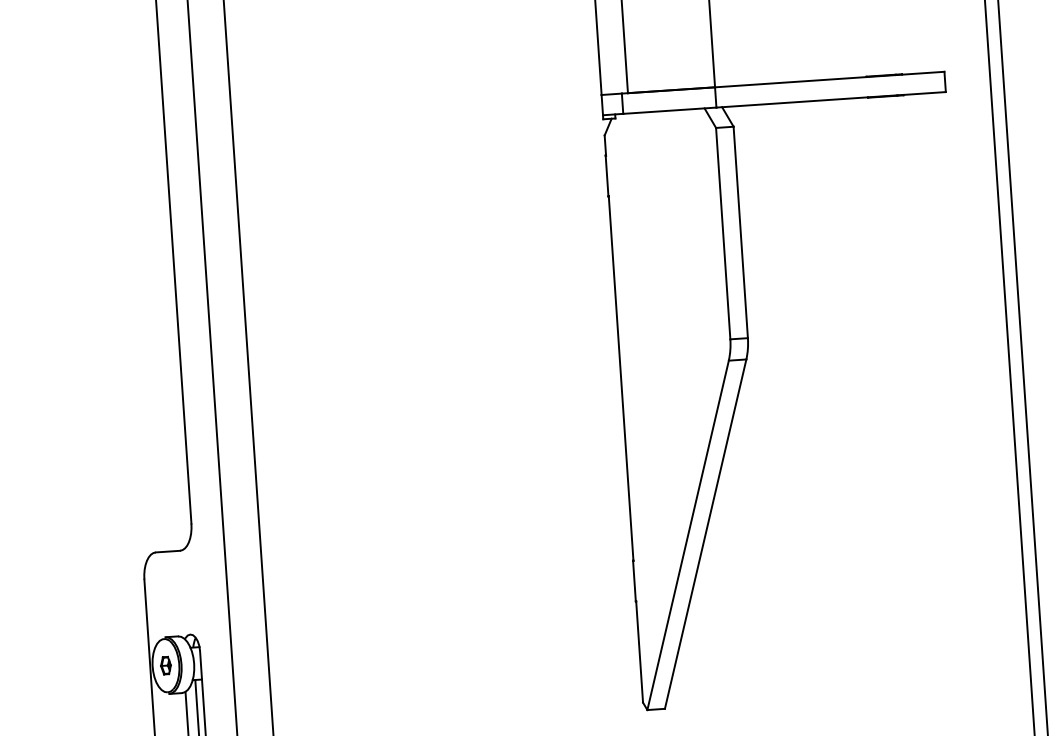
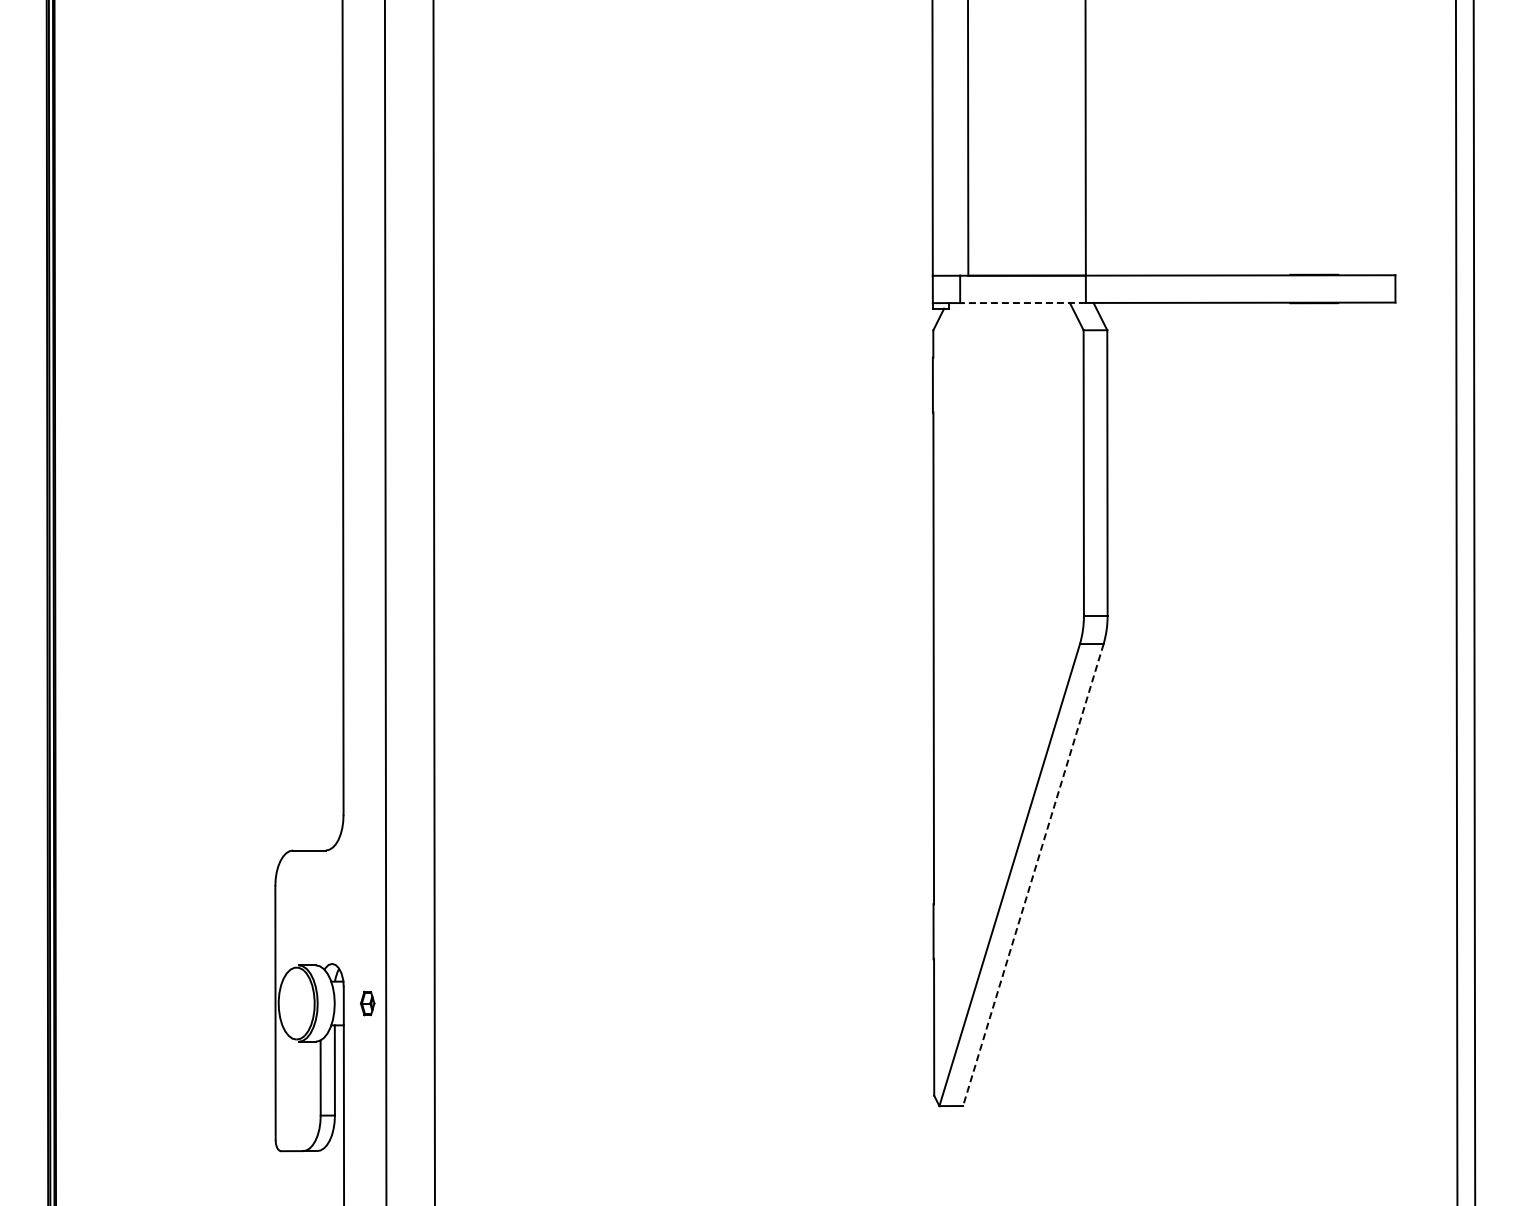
line: (670, 111) -> (1023, 303), solid -> dashed
line: (705, 534) -> (1033, 875), solid -> dashed
part: (165, 665) -> (367, 1003), moved

